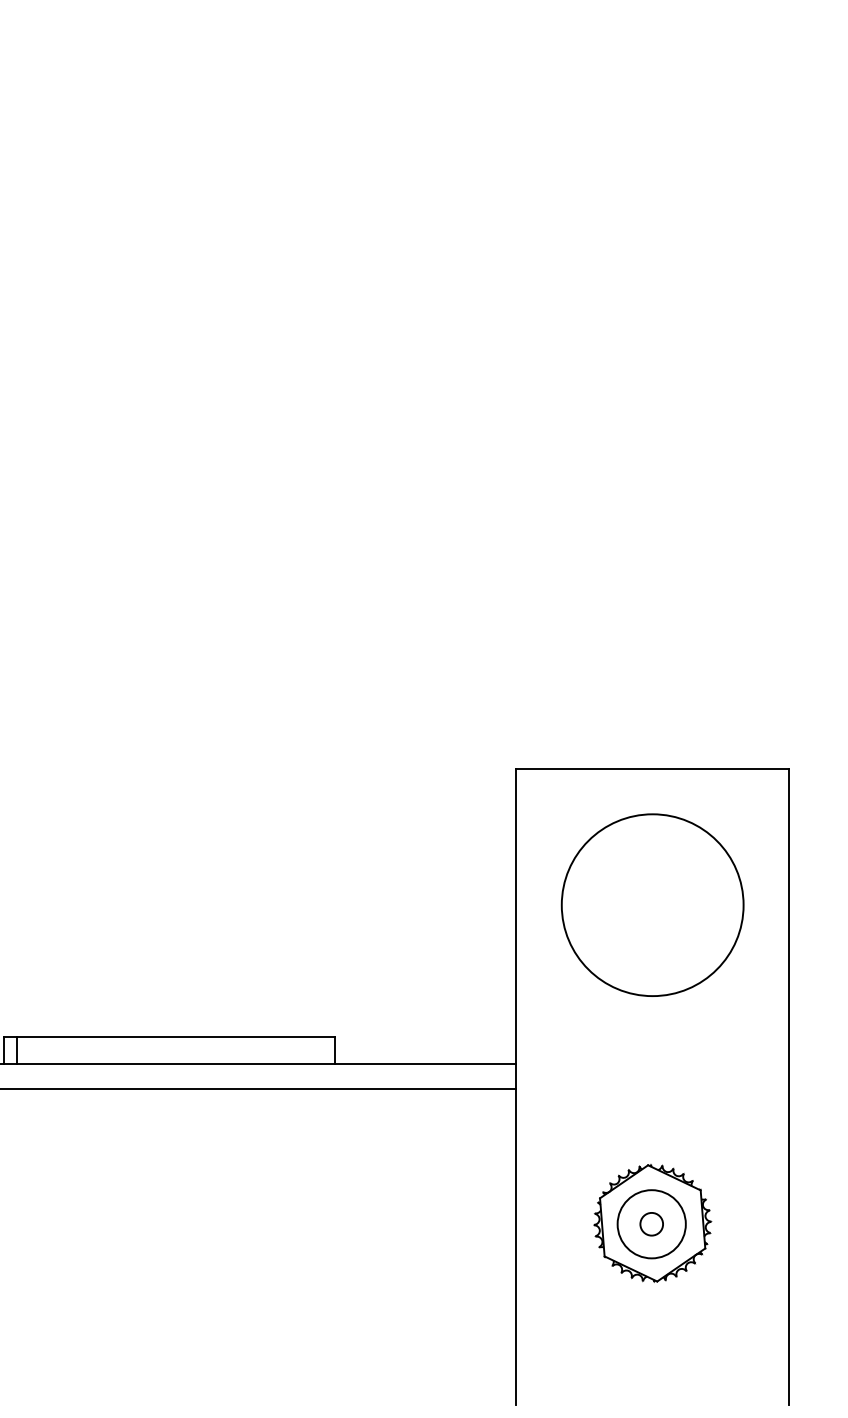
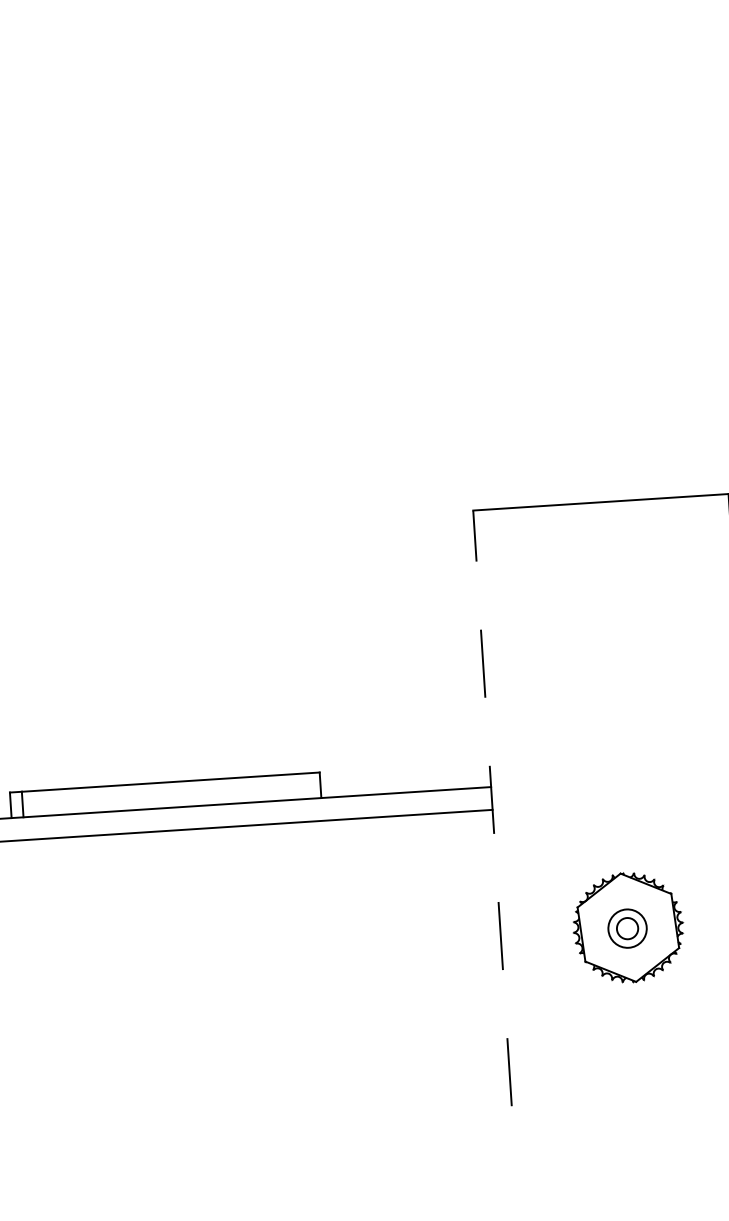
circle: (652, 904) -> (608, 629), removed
line: (516, 1086) -> (492, 807), solid -> dashed
circle: (651, 1224) -> (627, 928), size x0.6

